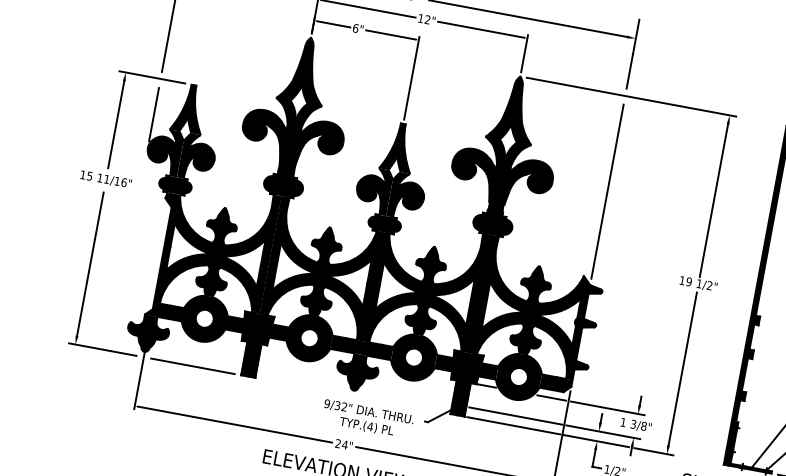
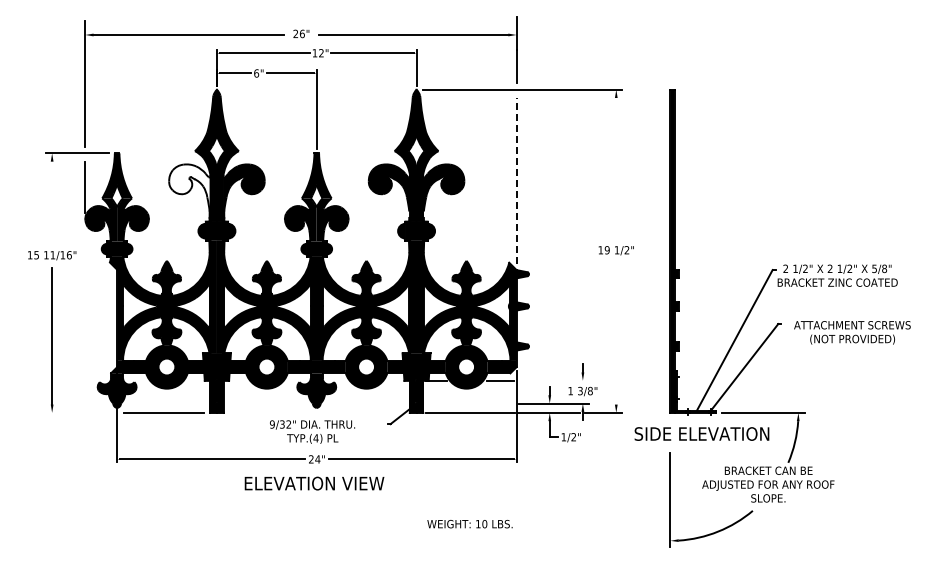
line: (116, 124) -> (52, 202), removed
fill: (262, 140) -> (189, 192), removed
line: (607, 191) -> (516, 180), solid -> dashed
line: (714, 200) -> (616, 170), removed
line: (103, 349) -> (78, 412), removed
line: (682, 368) -> (616, 331), removed
line: (607, 408) -> (553, 380), removed
line: (515, 416) -> (470, 403), removed
text: (367, 418) -> (312, 431), moved

